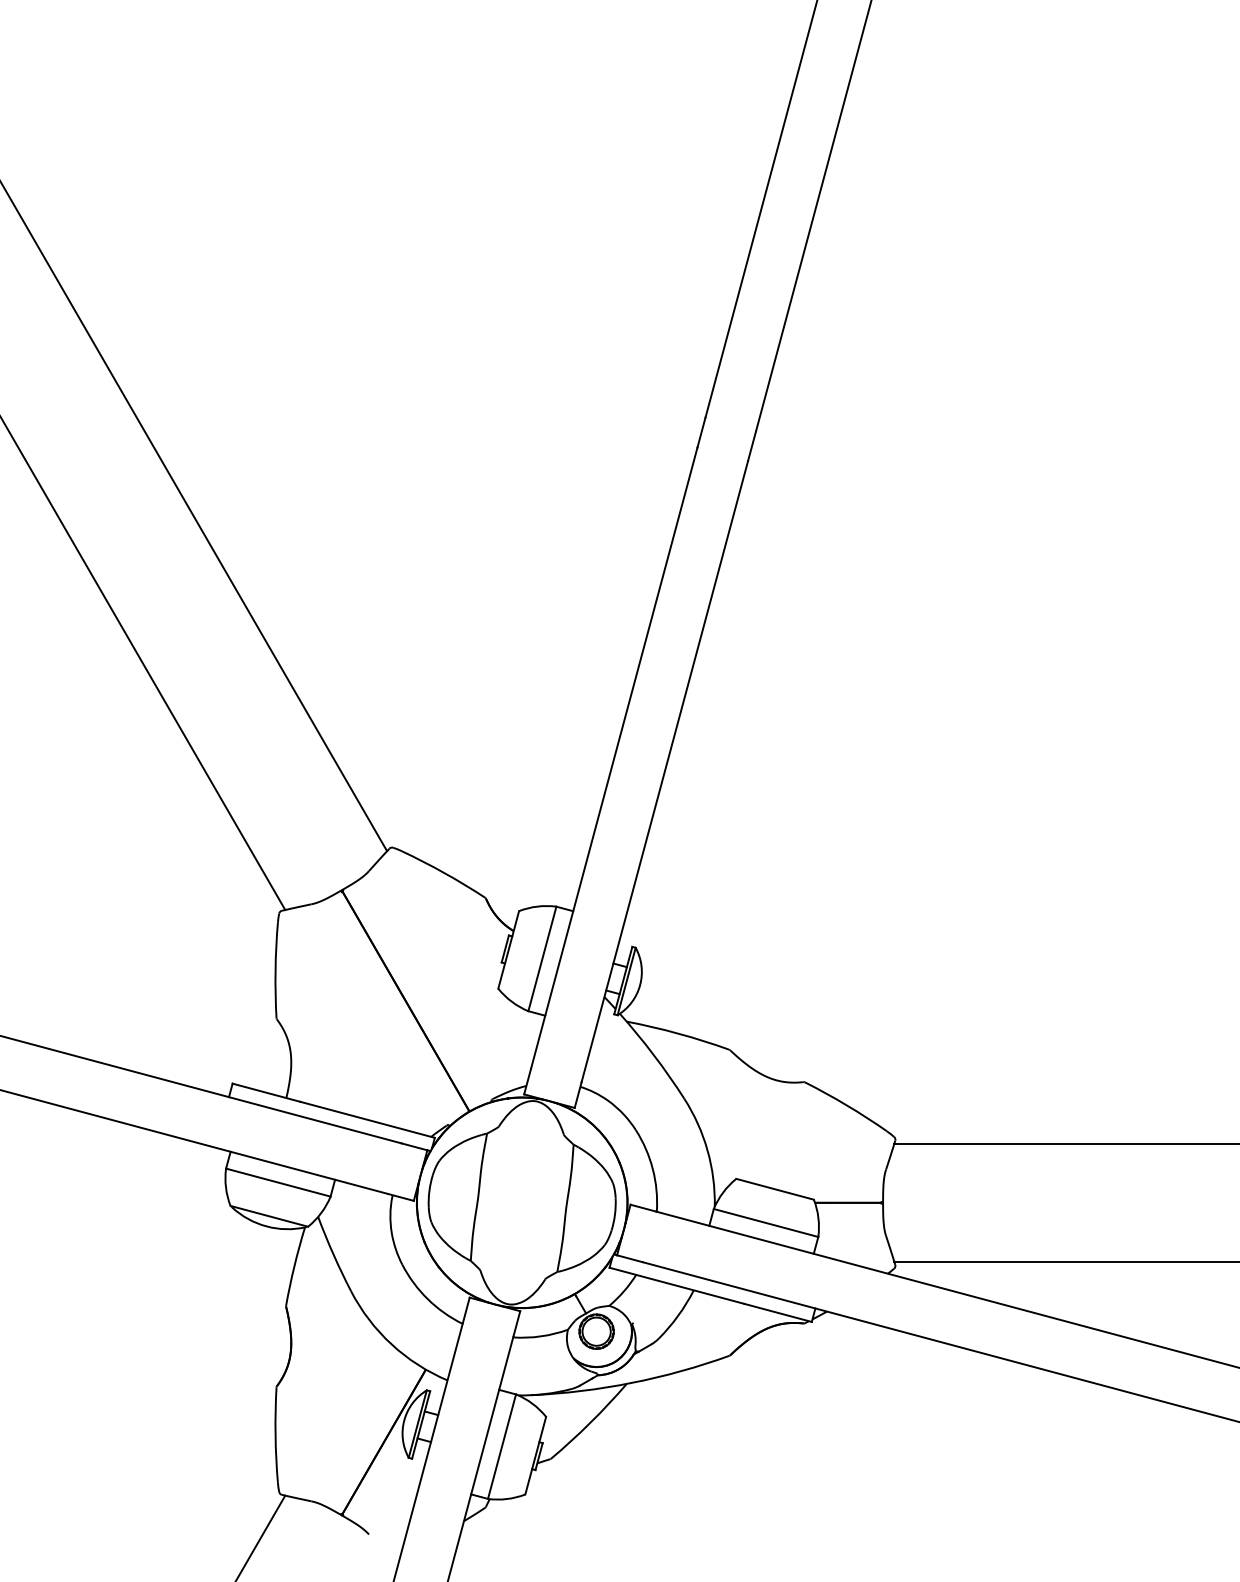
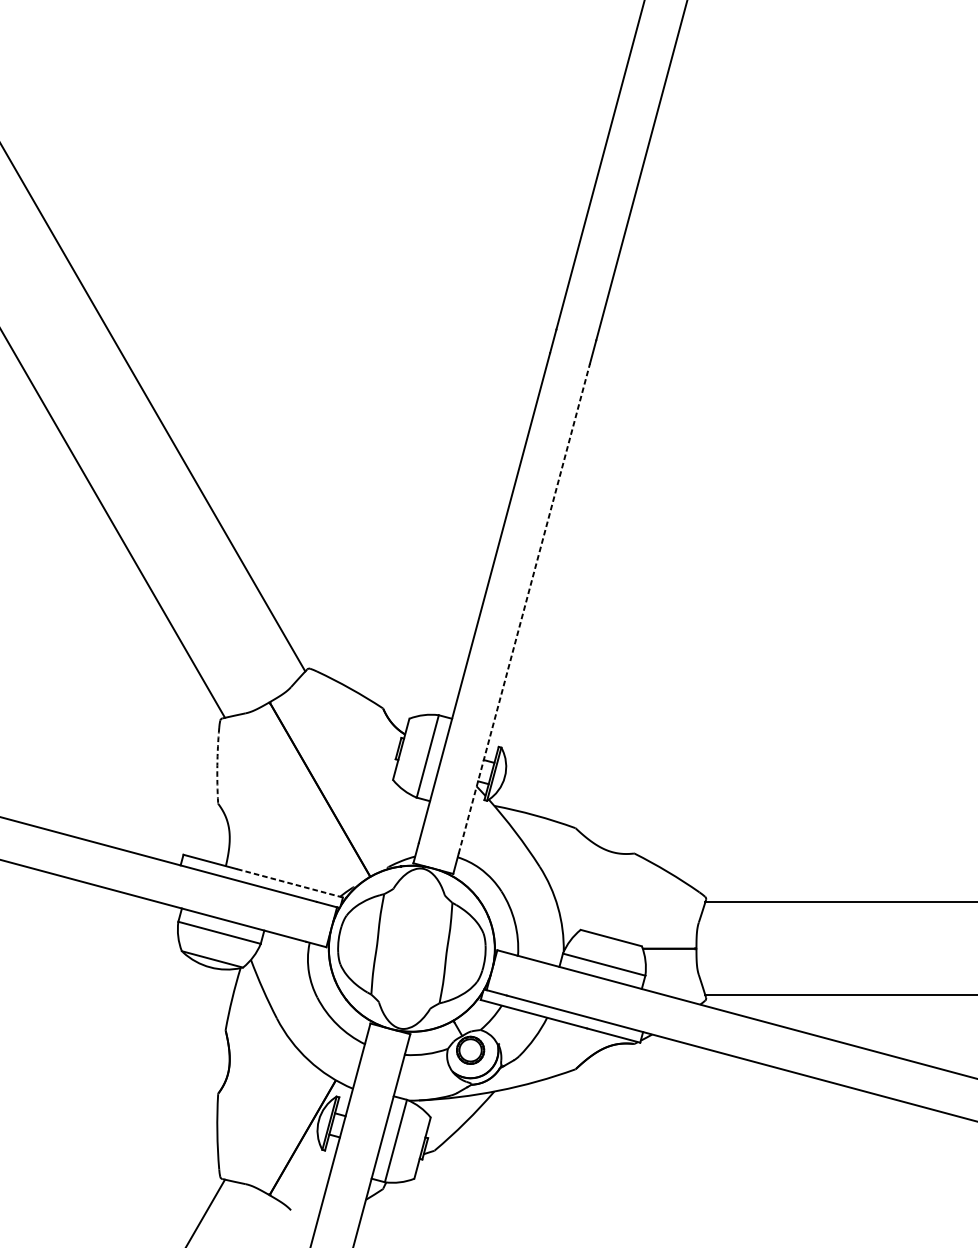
line: (664, 771) -> (524, 608), solid -> dashed
arc: (275, 970) -> (217, 765), solid -> dashed
line: (367, 1119) -> (289, 883), solid -> dashed

